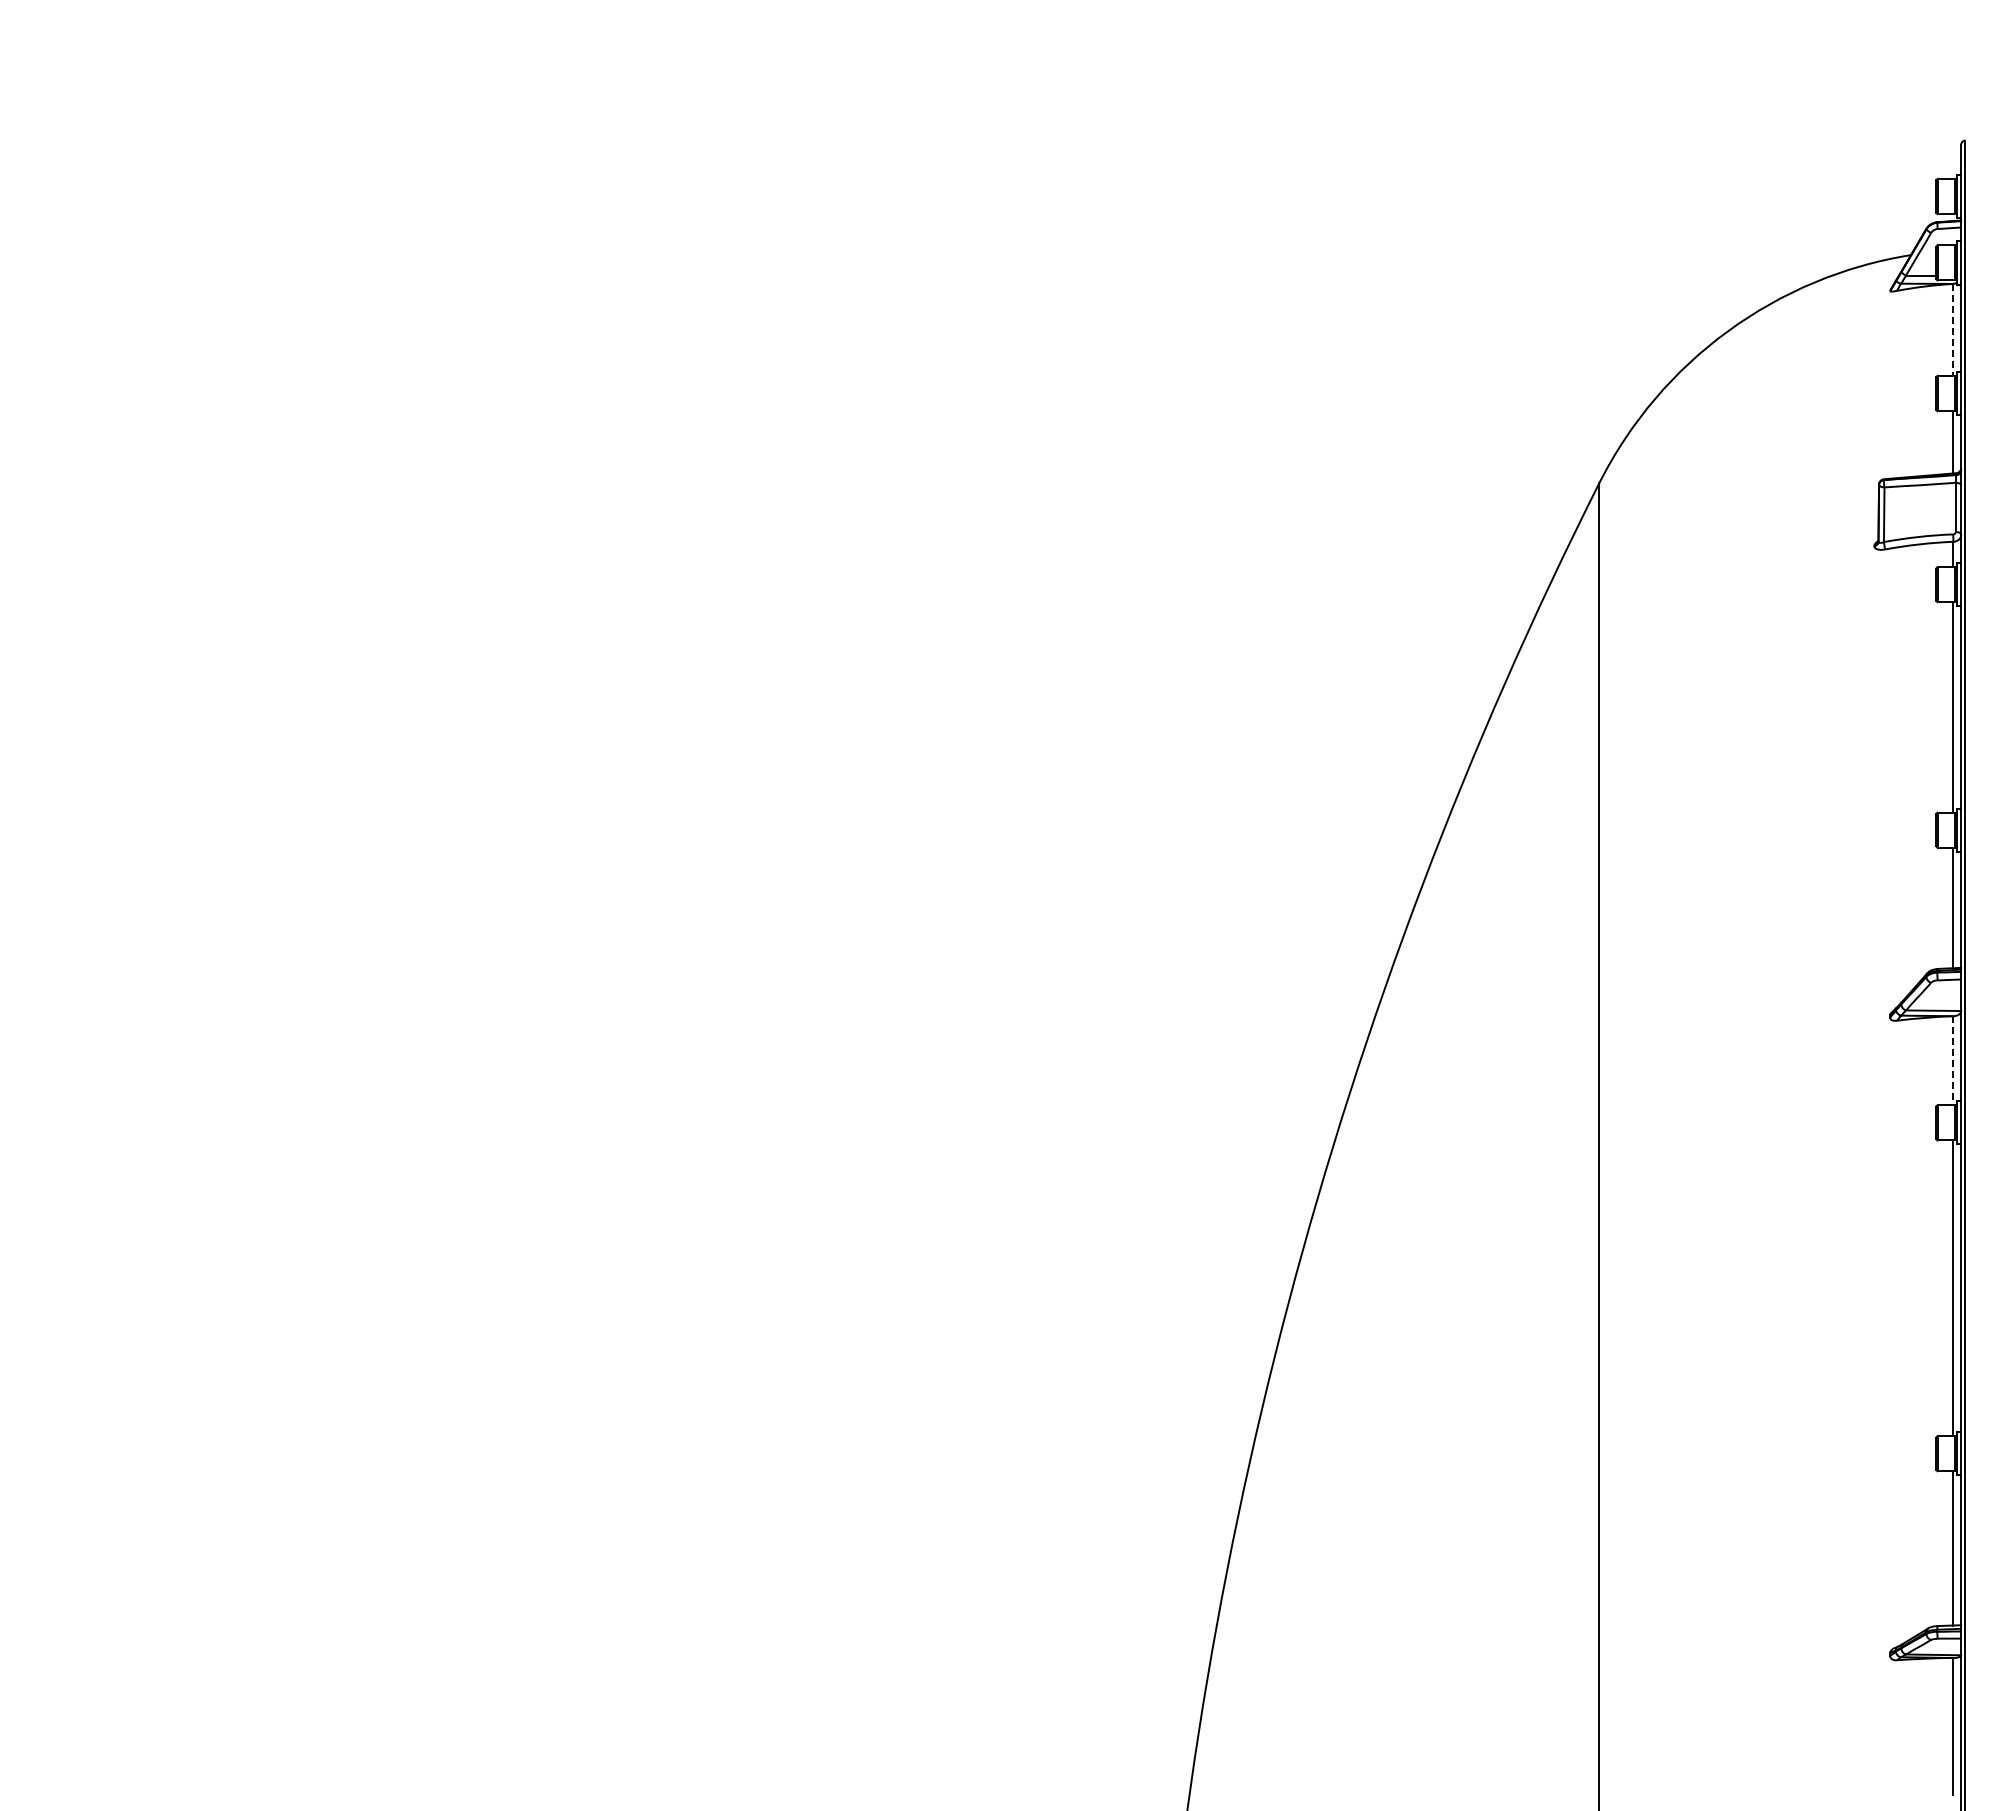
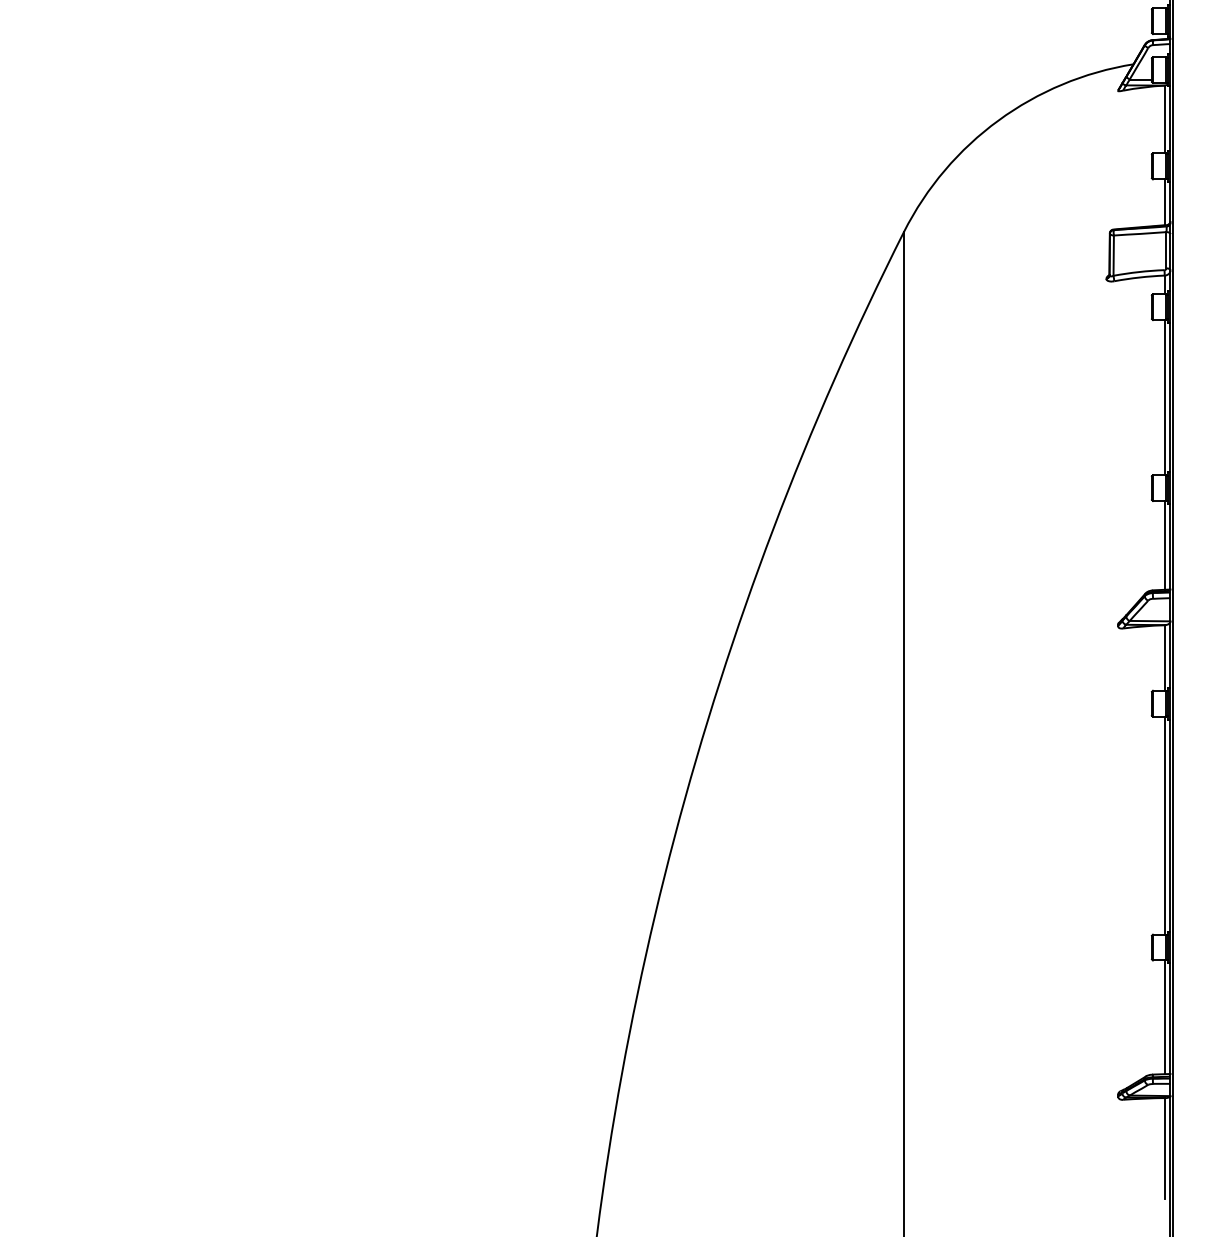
line: (1953, 330) -> (1164, 119), dashed -> solid
line: (1953, 1060) -> (1164, 657), dashed -> solid

